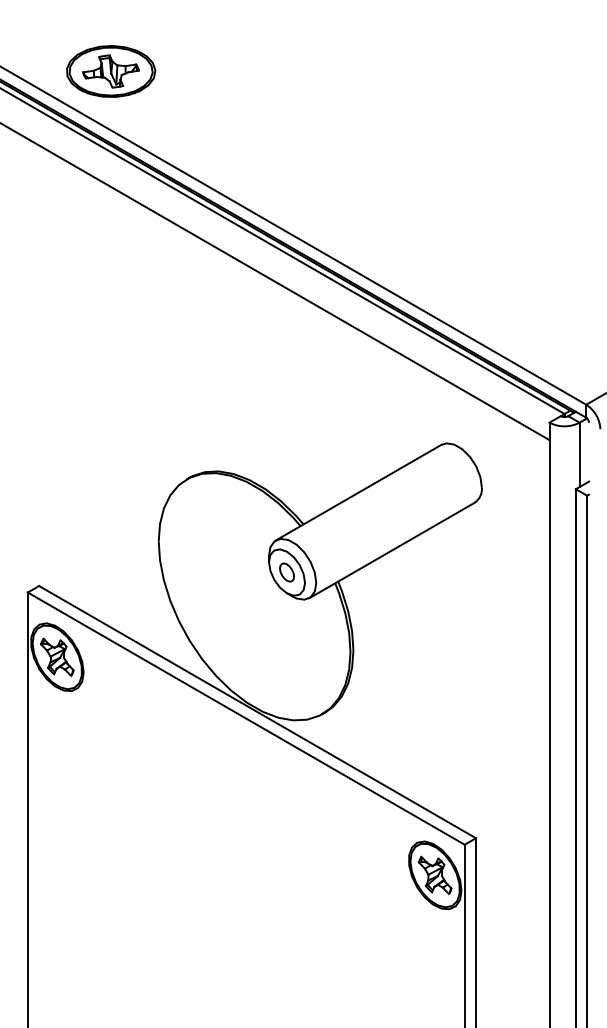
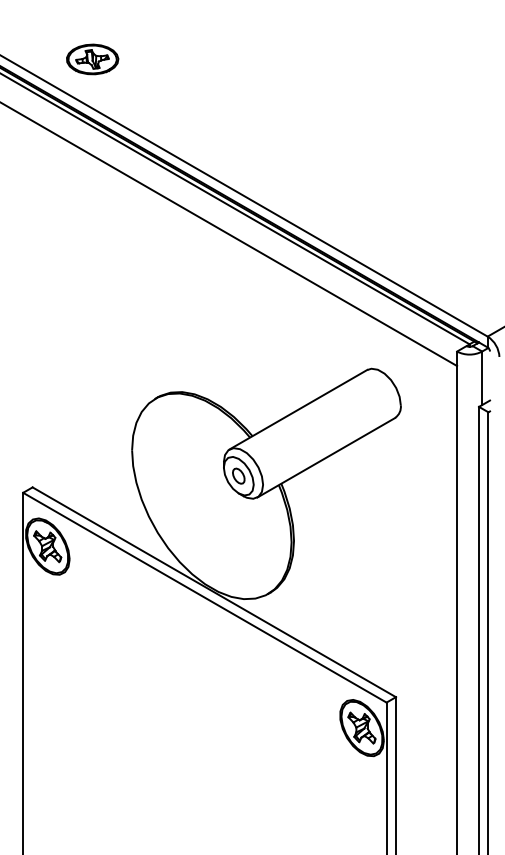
part: (111, 71) -> (92, 59), size x0.7

